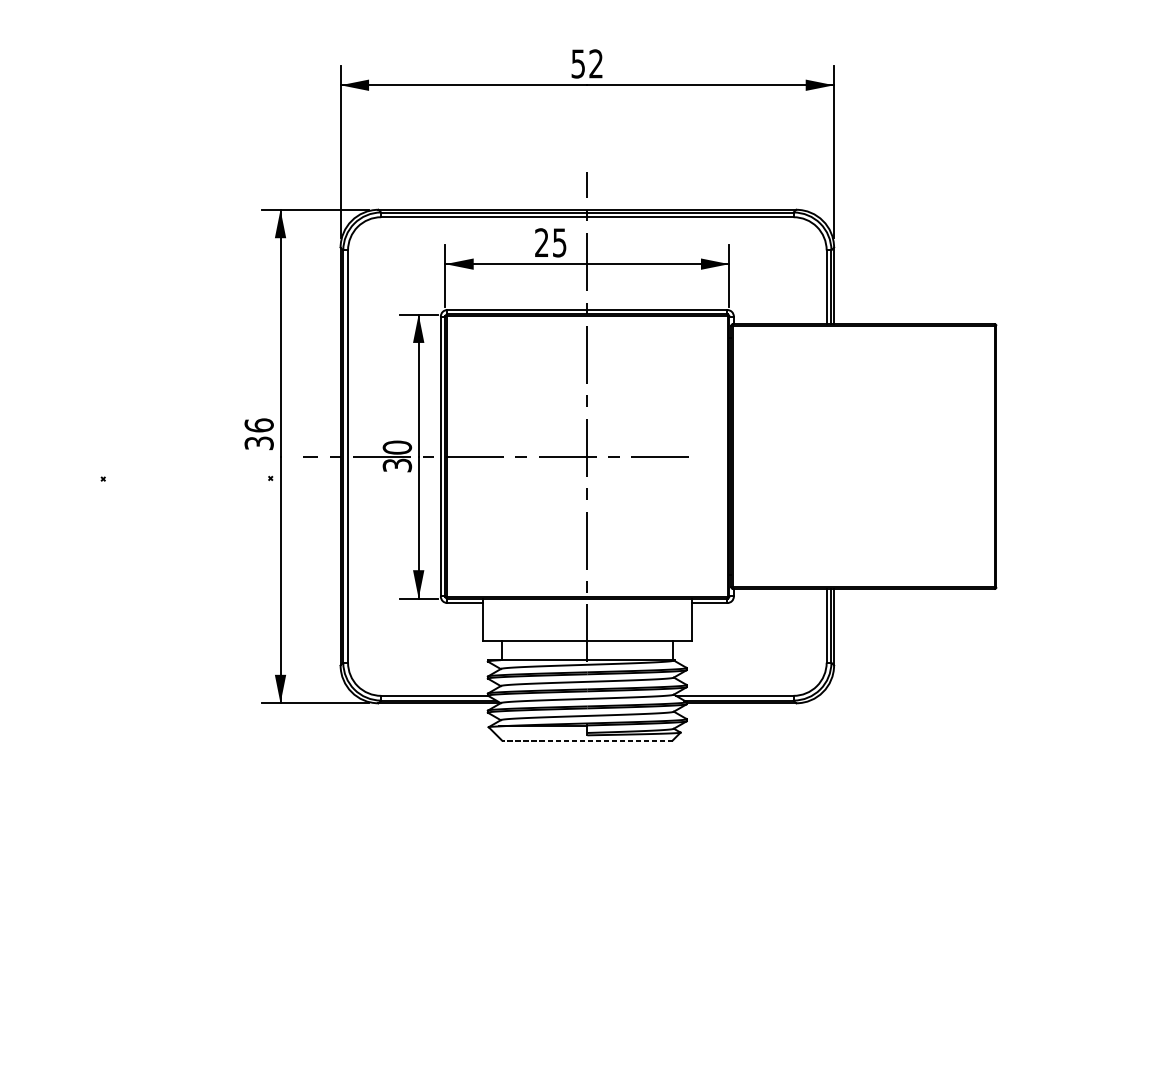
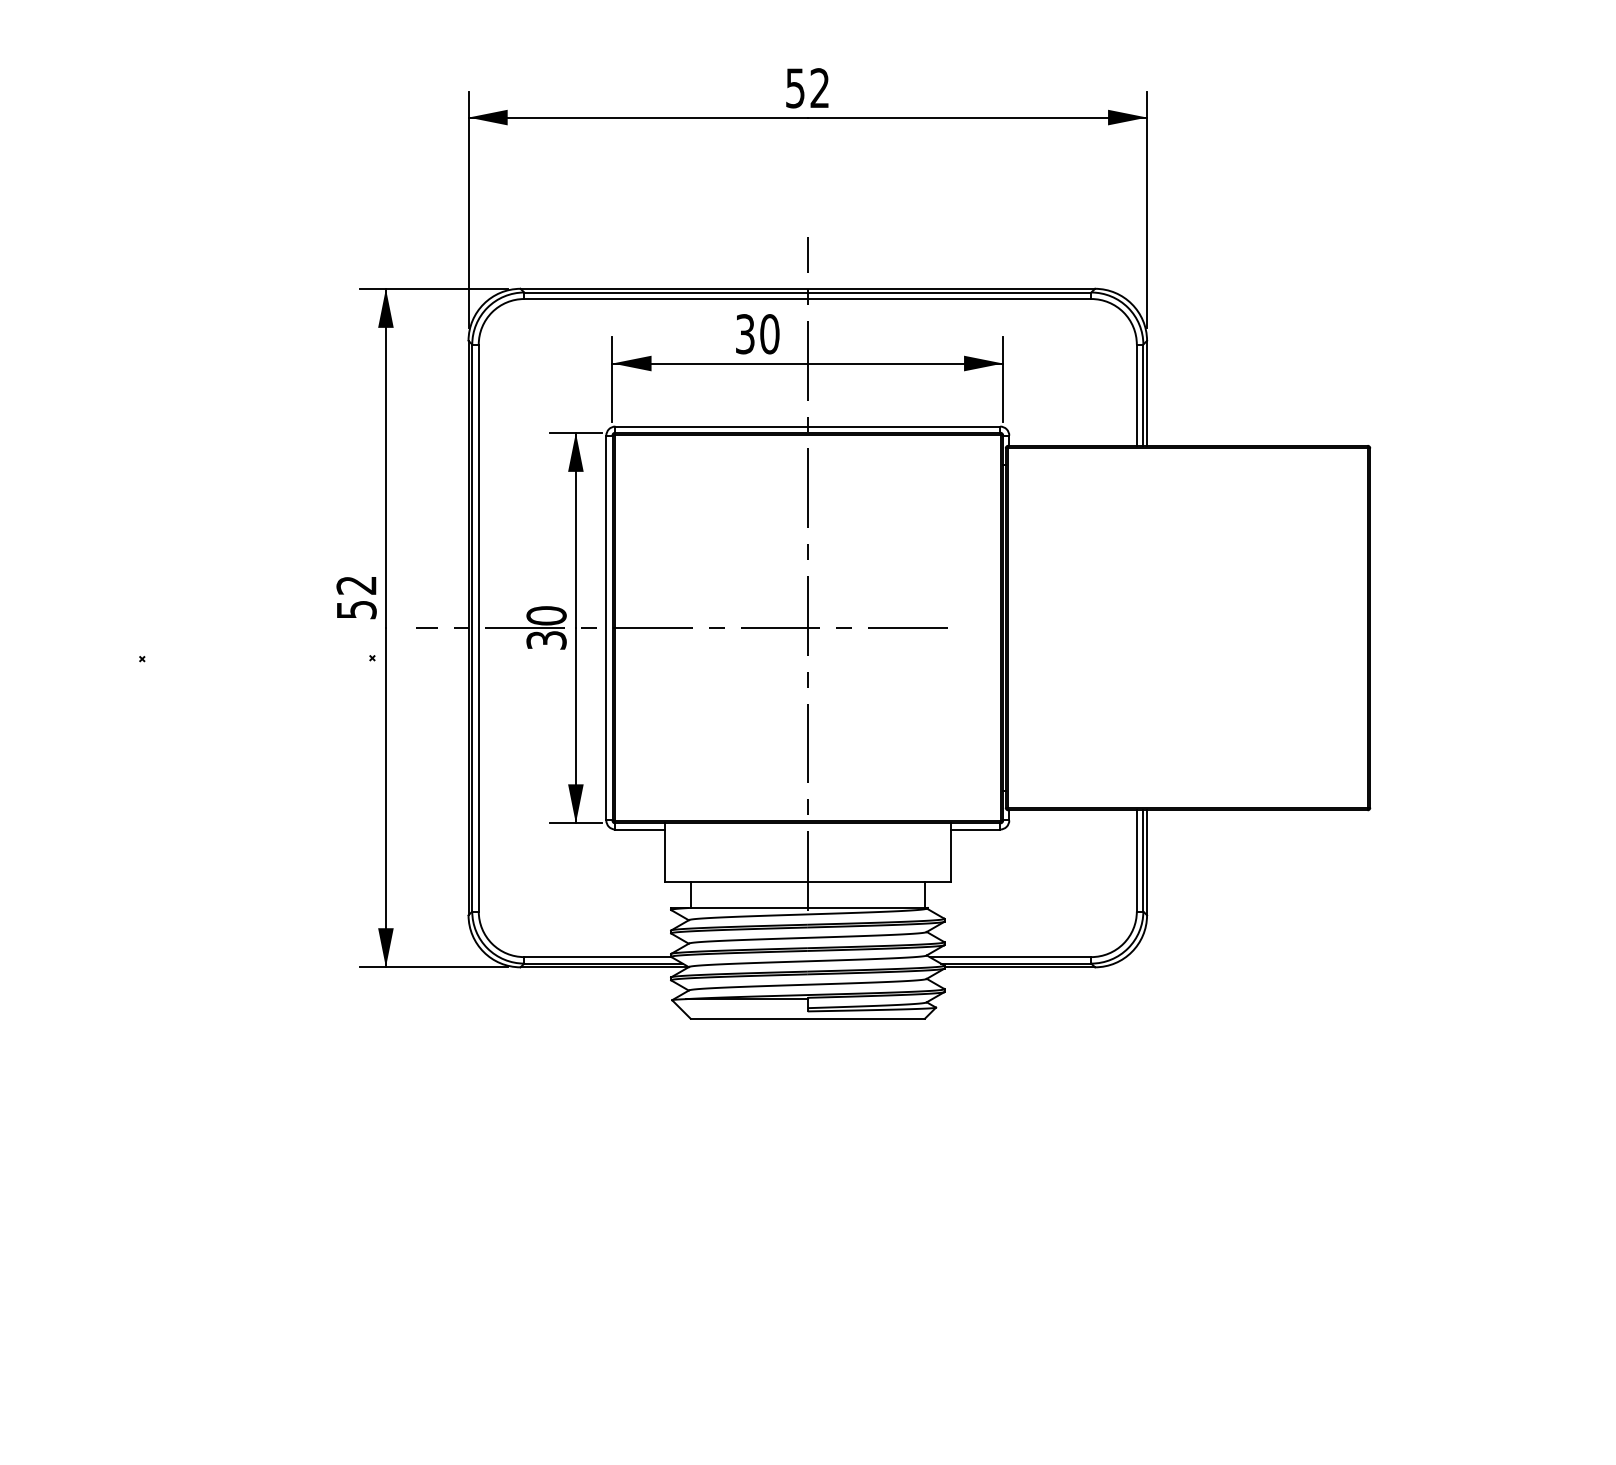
text: (550, 243) -> (757, 334), 25 -> 30
text: (259, 433) -> (356, 596), 36 -> 52
line: (587, 740) -> (807, 1018), dashed -> solid

